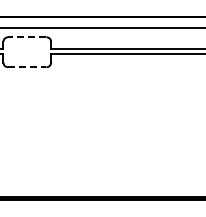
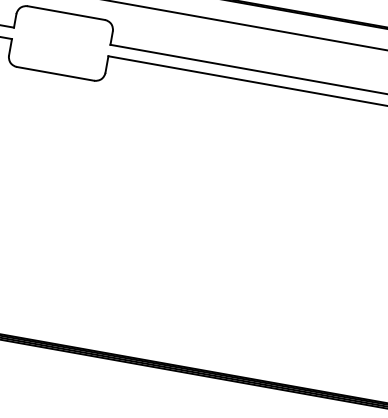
line: (26, 37) -> (64, 13), dashed -> solid
line: (27, 67) -> (55, 74), dashed -> solid

